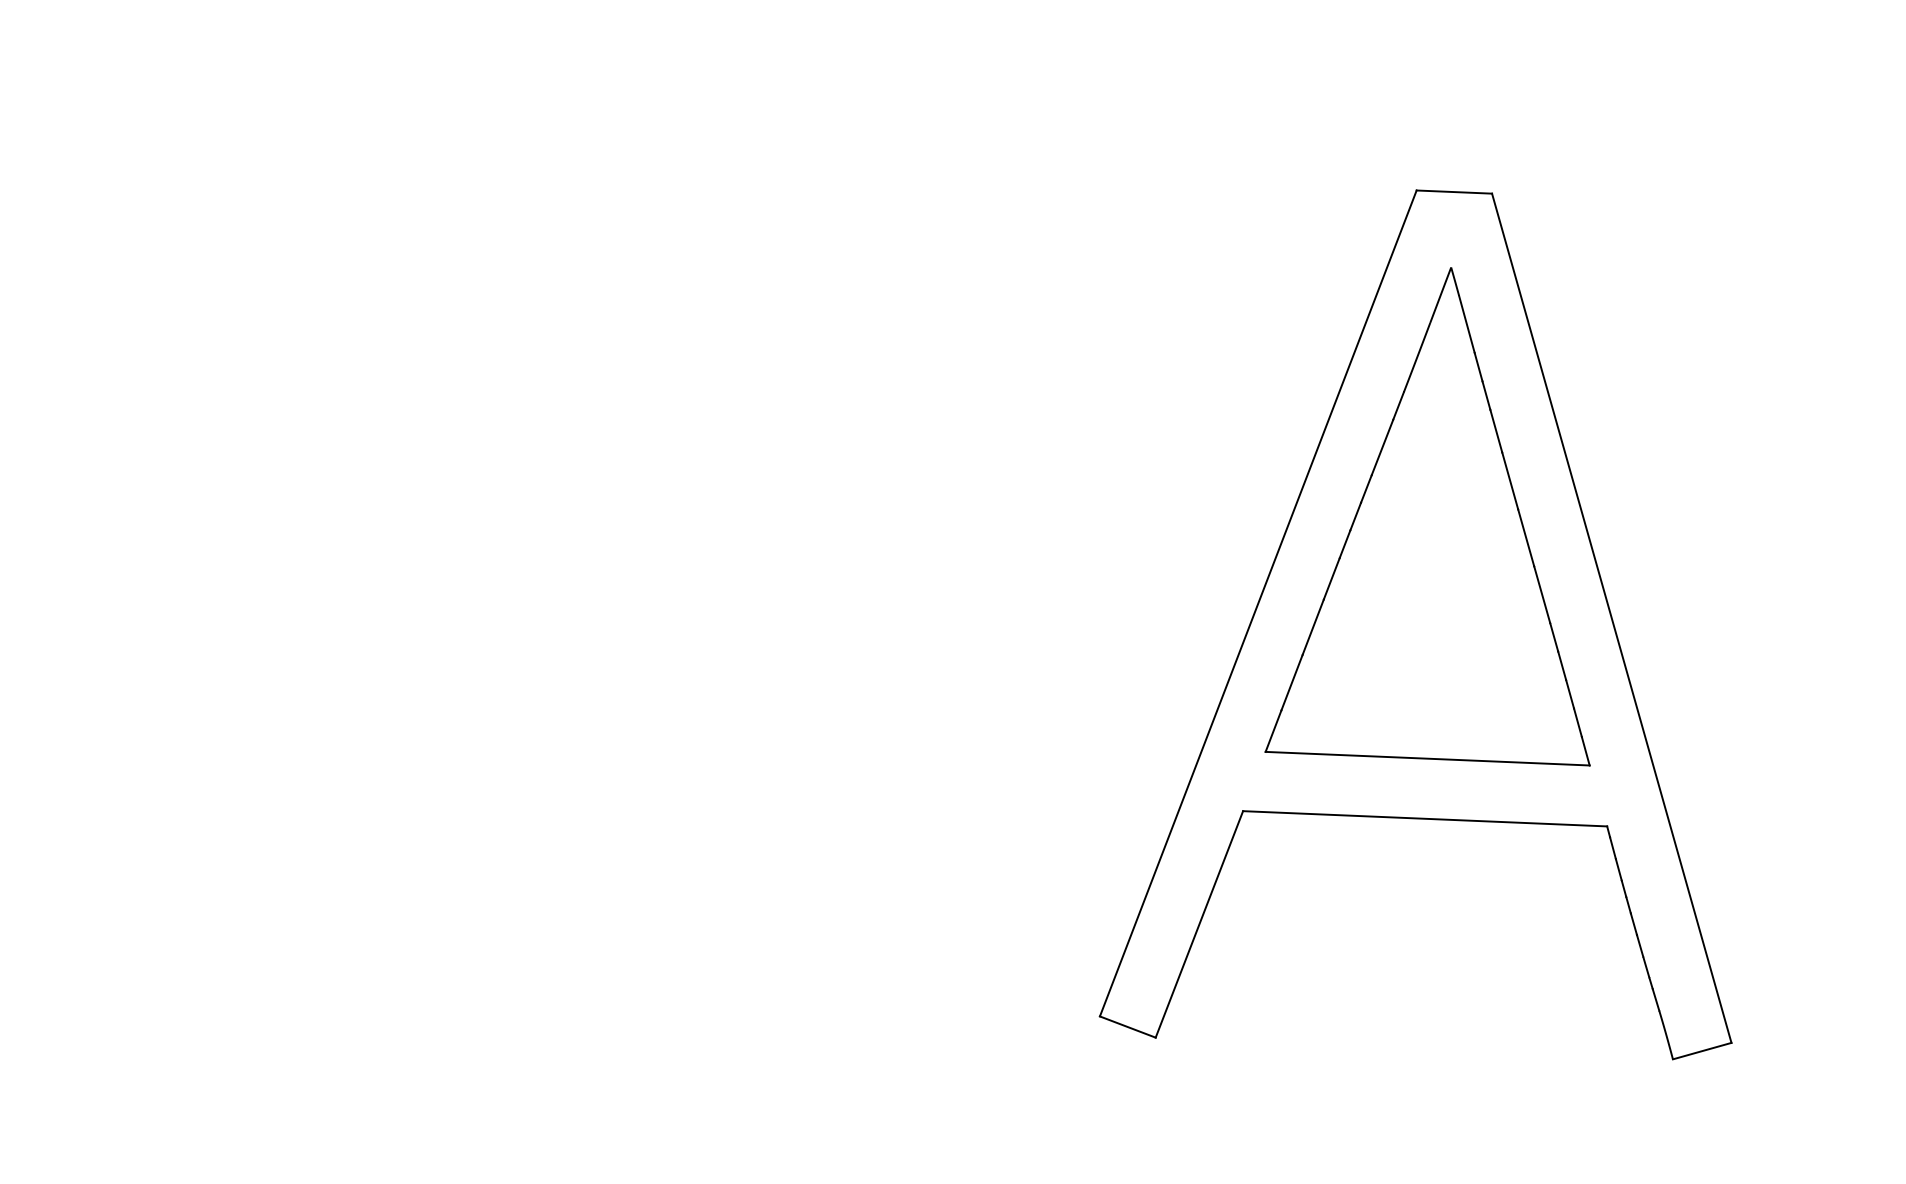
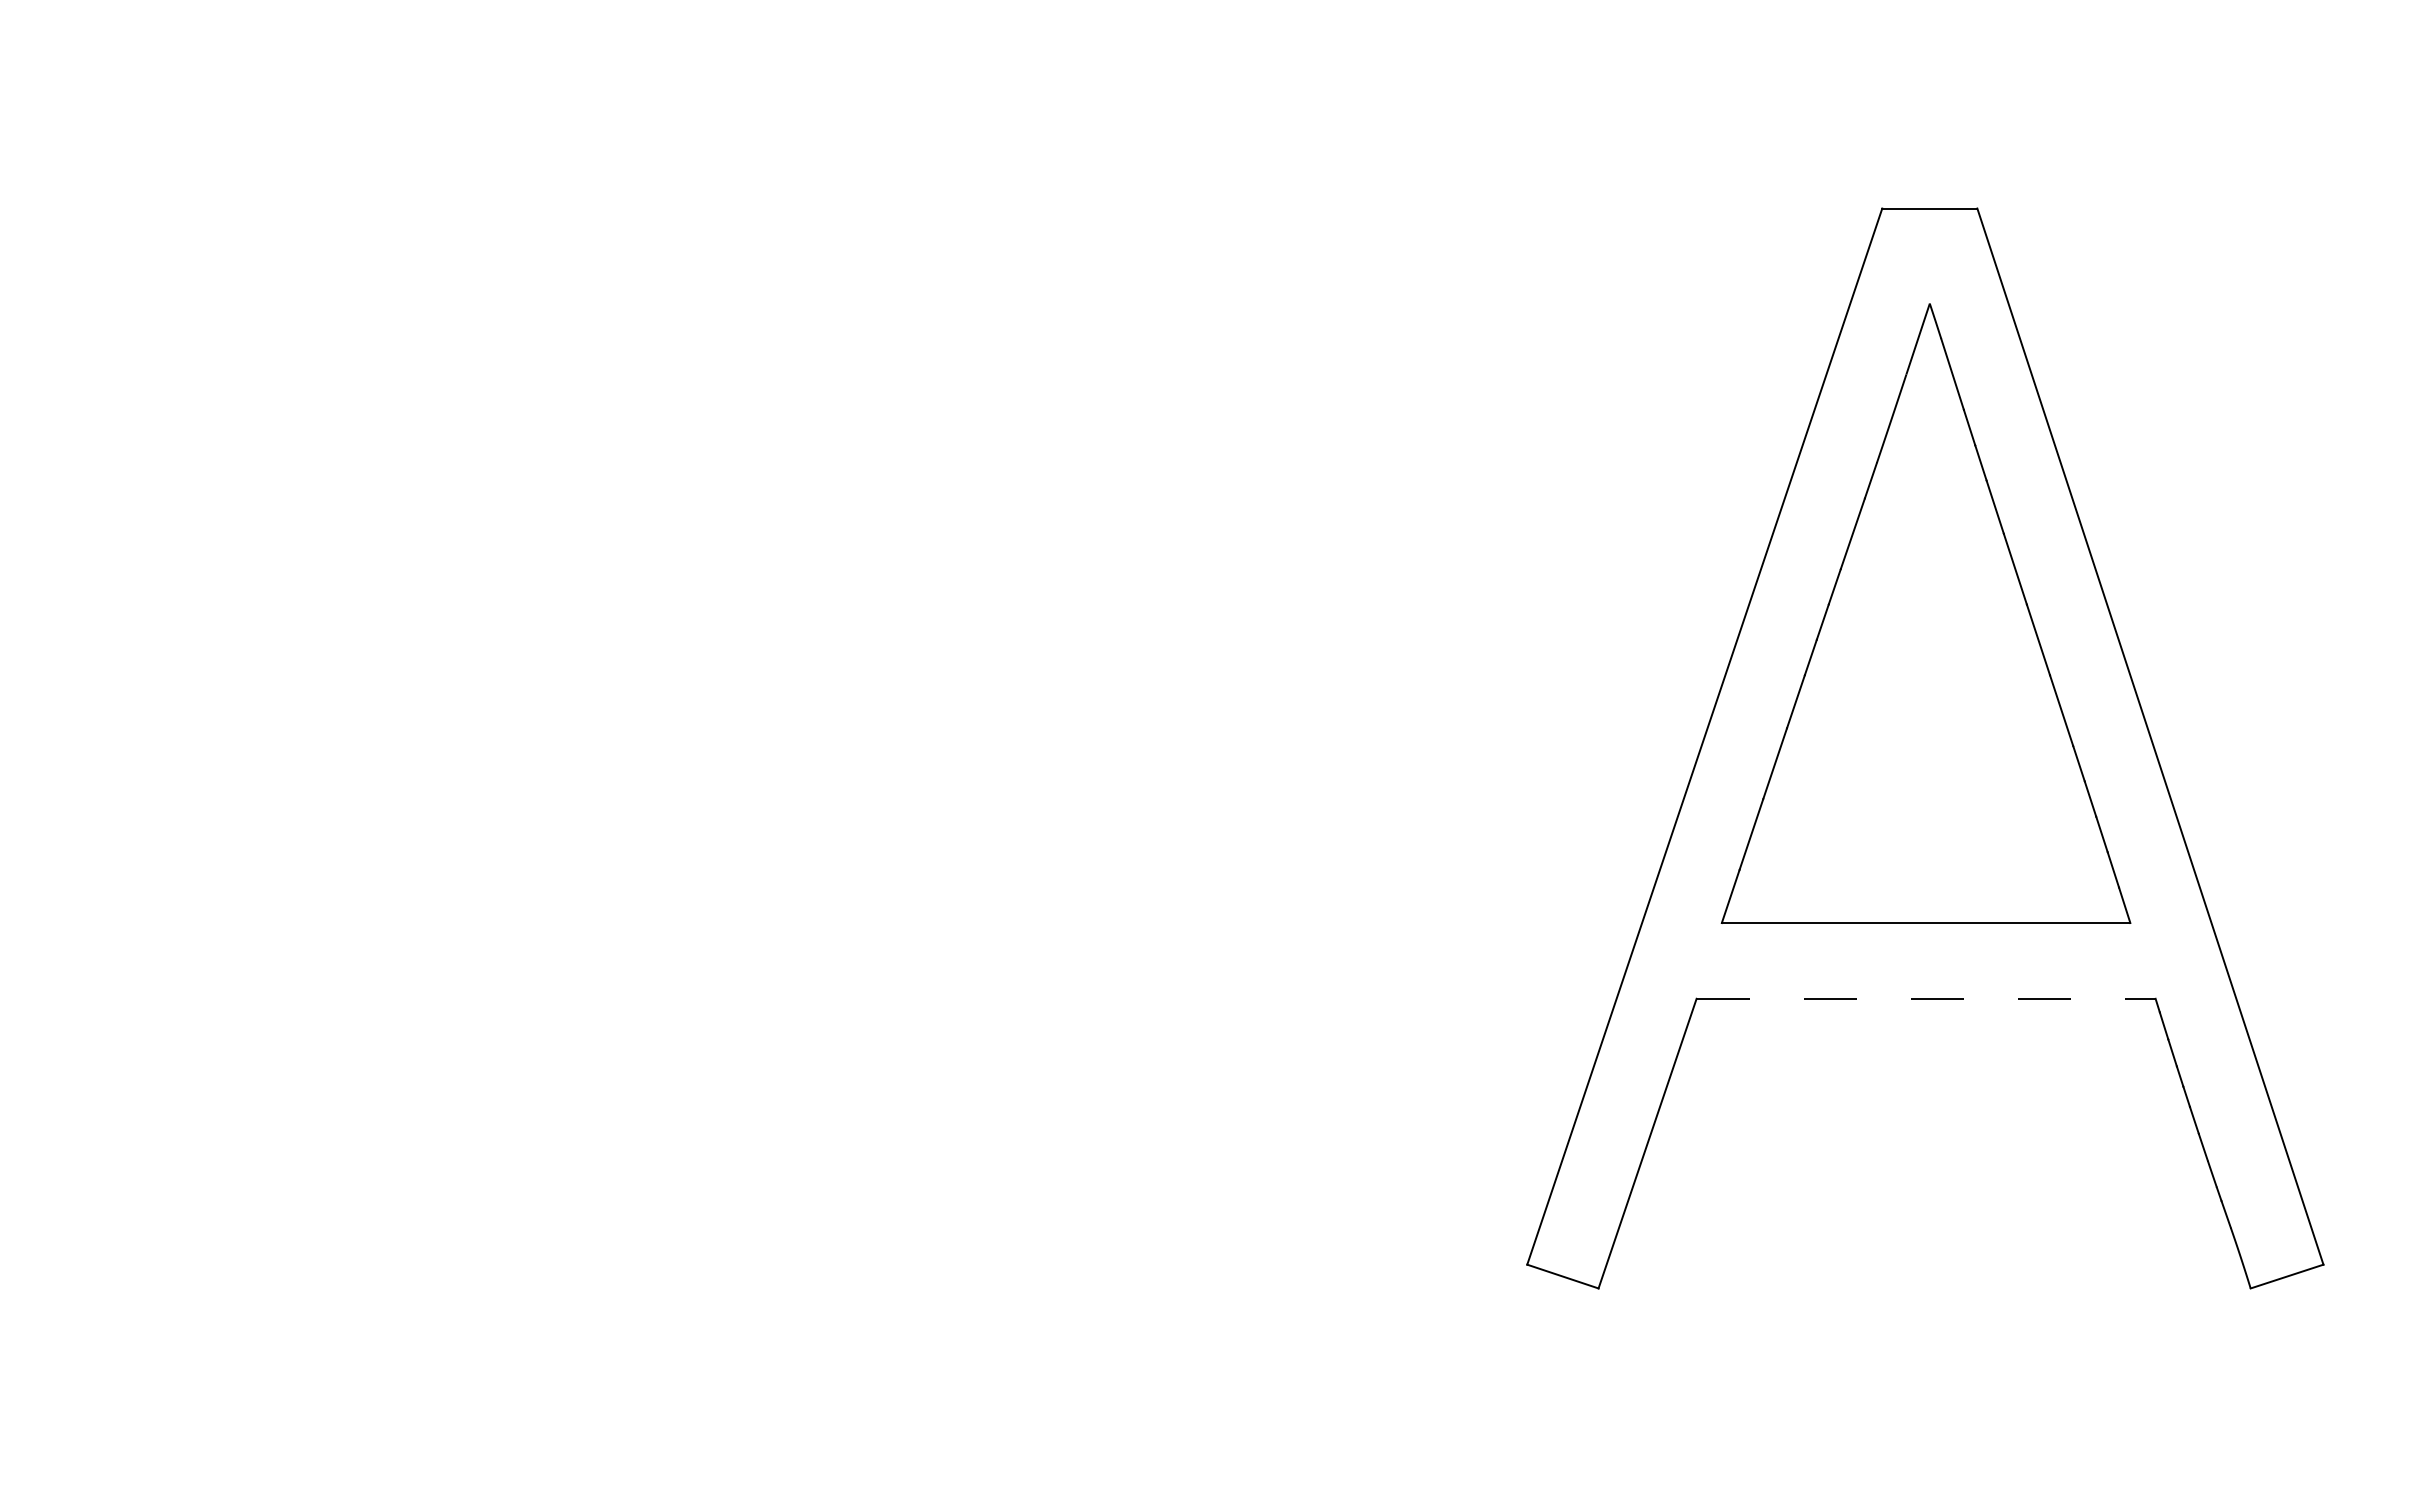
line: (1425, 818) -> (1926, 998), solid -> dashed

